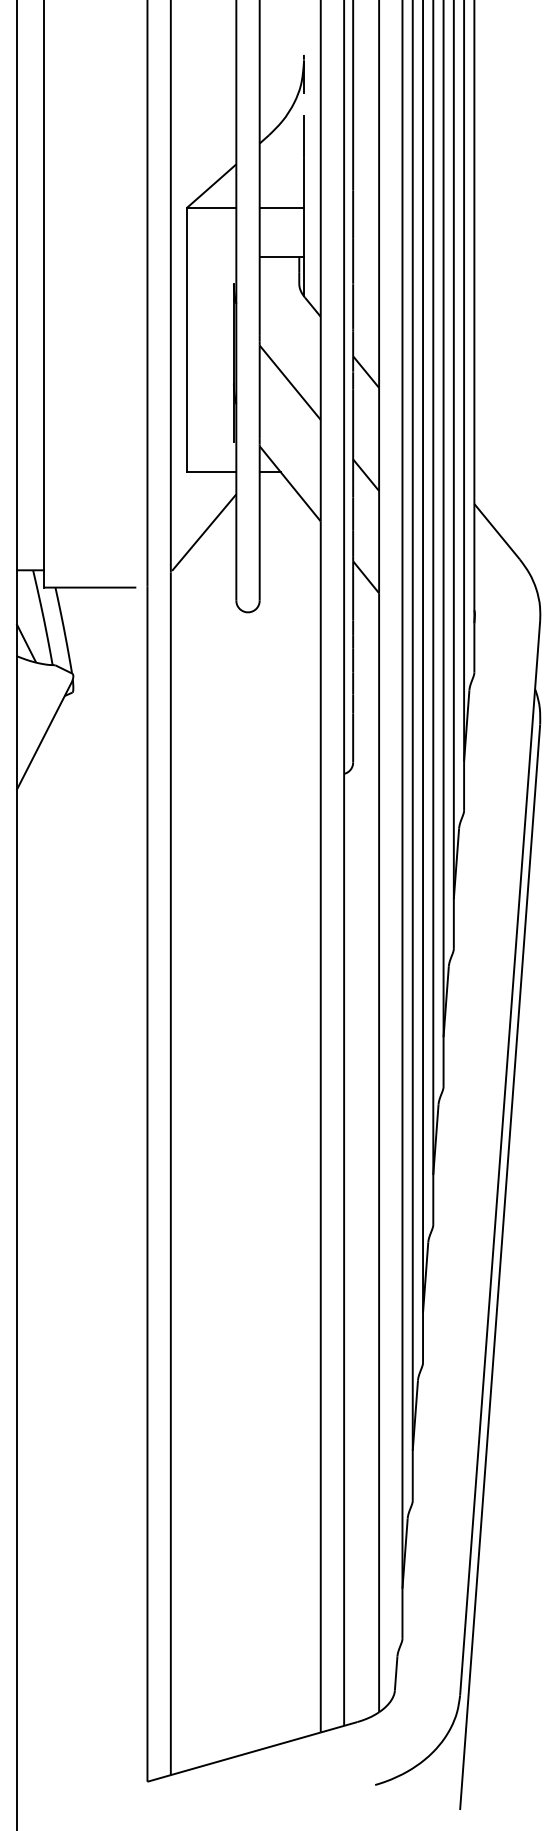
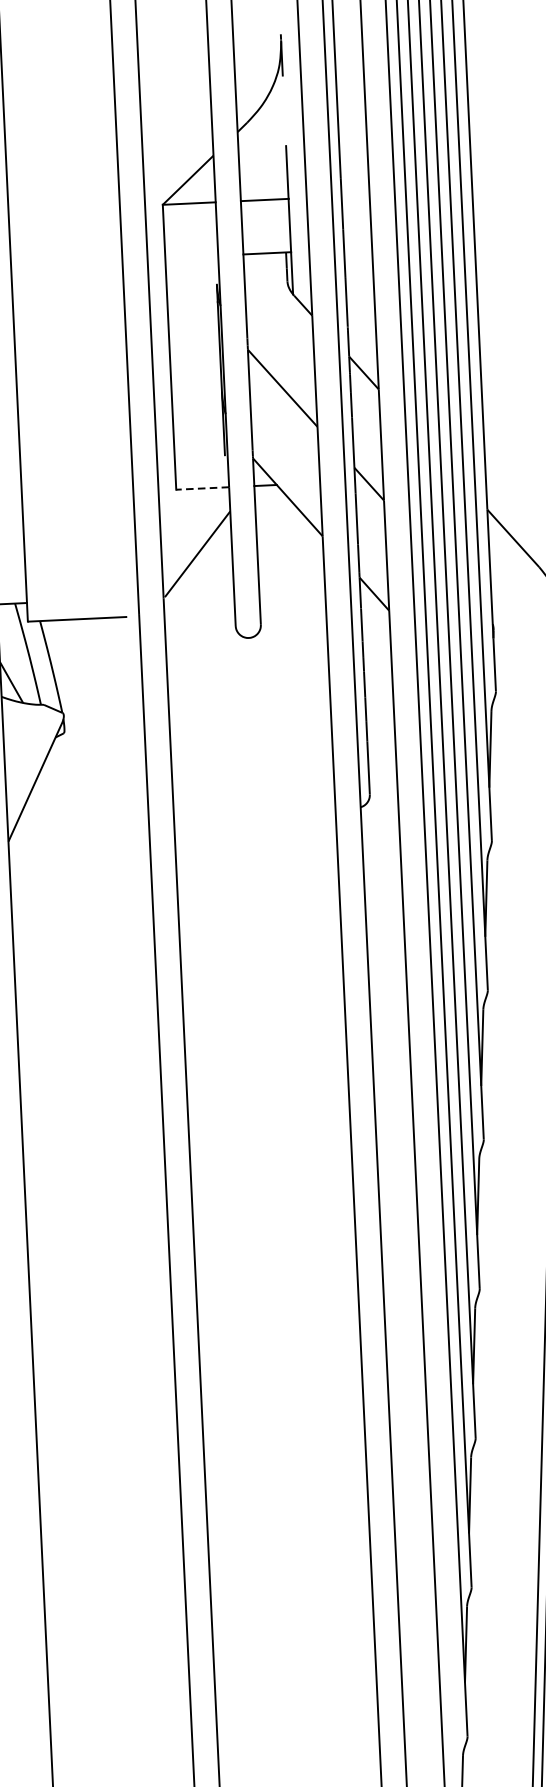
line: (303, 135) -> (284, 121), removed
line: (211, 471) -> (202, 488), solid -> dashed

